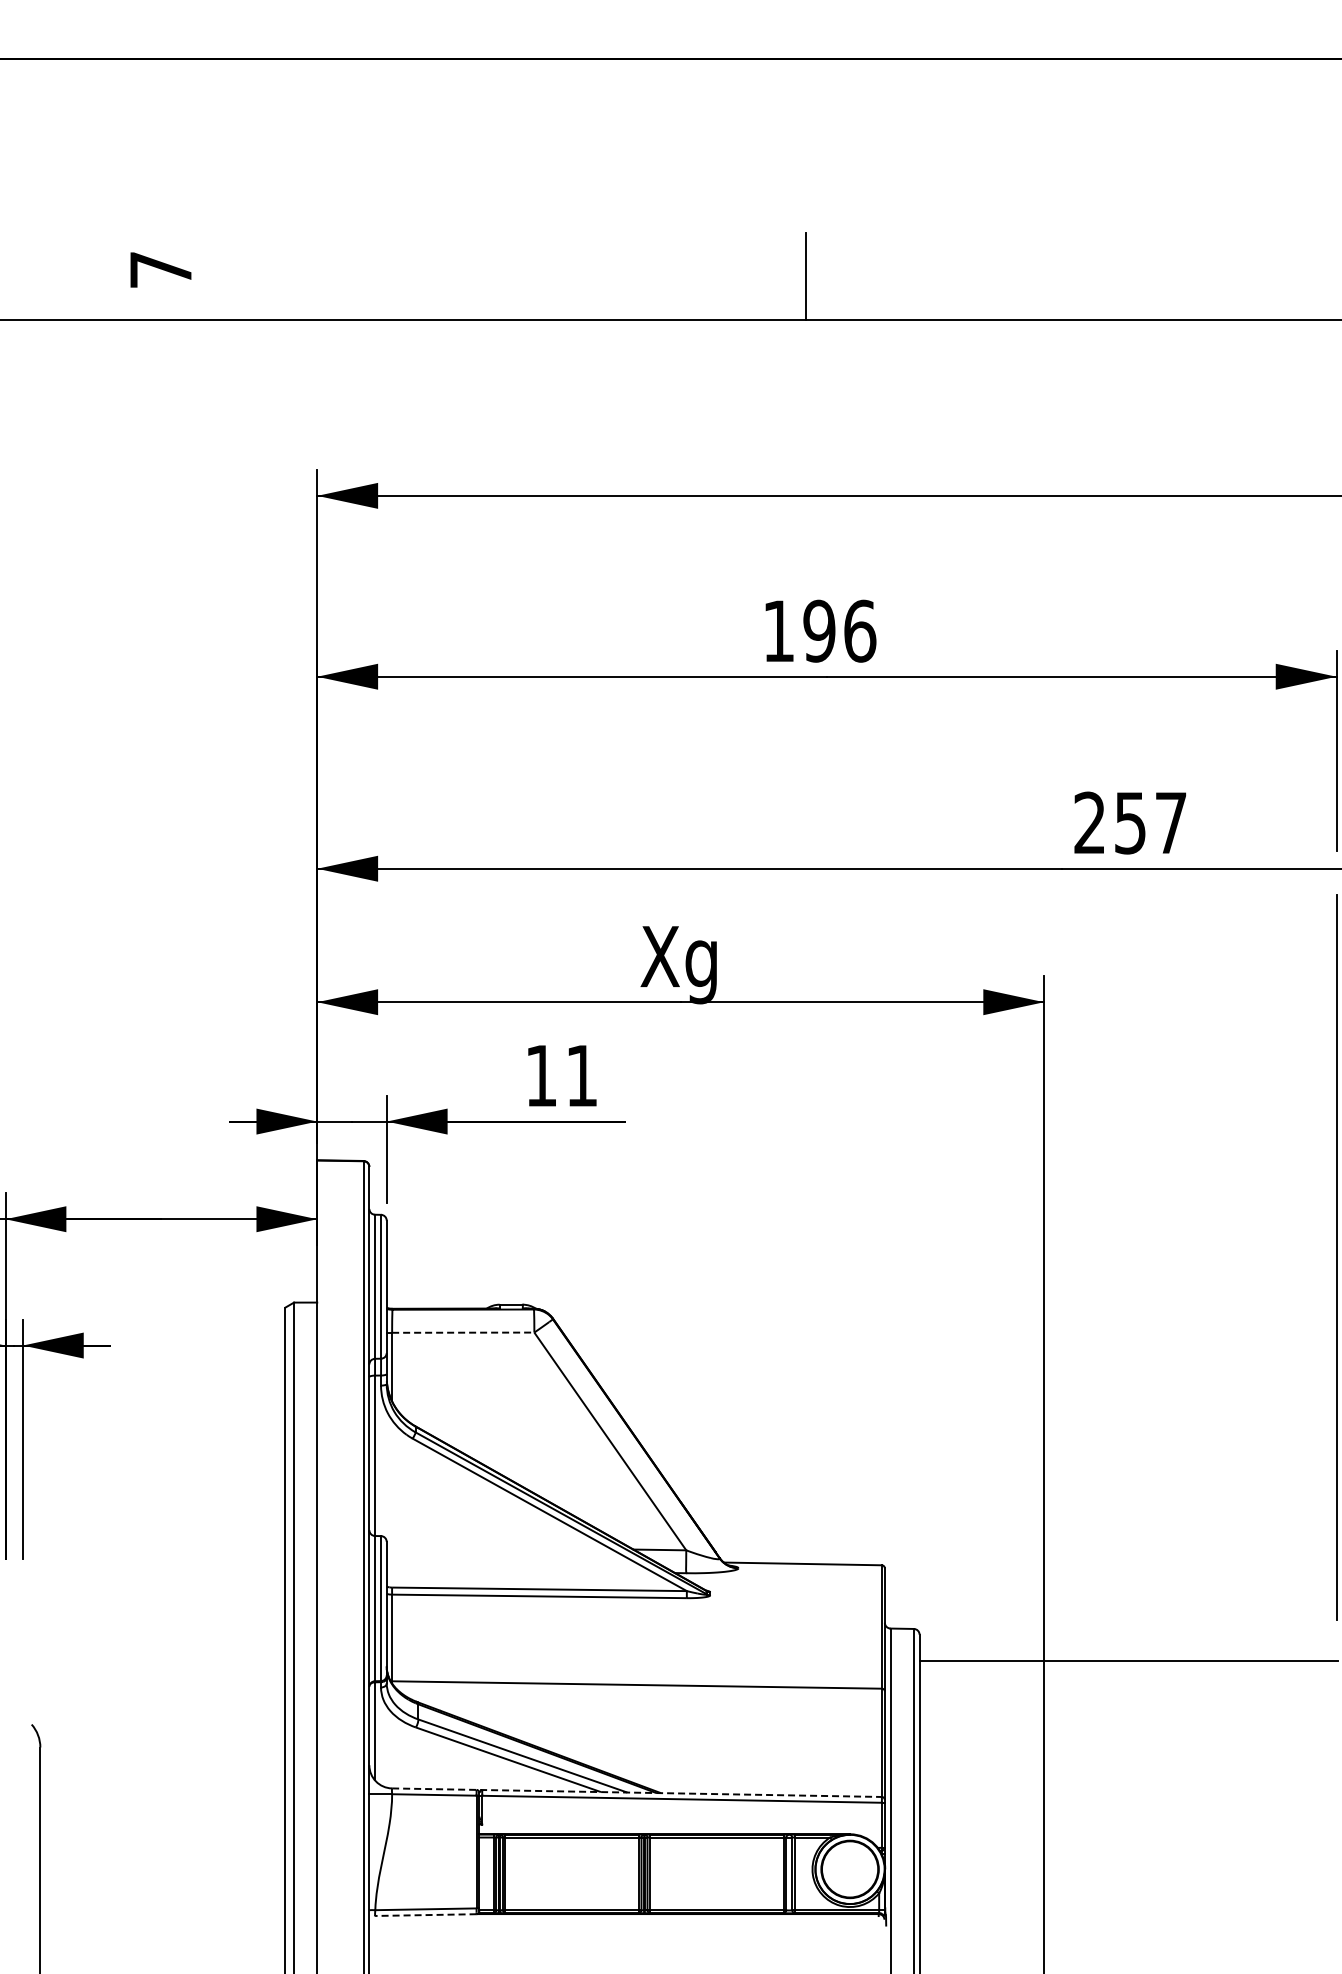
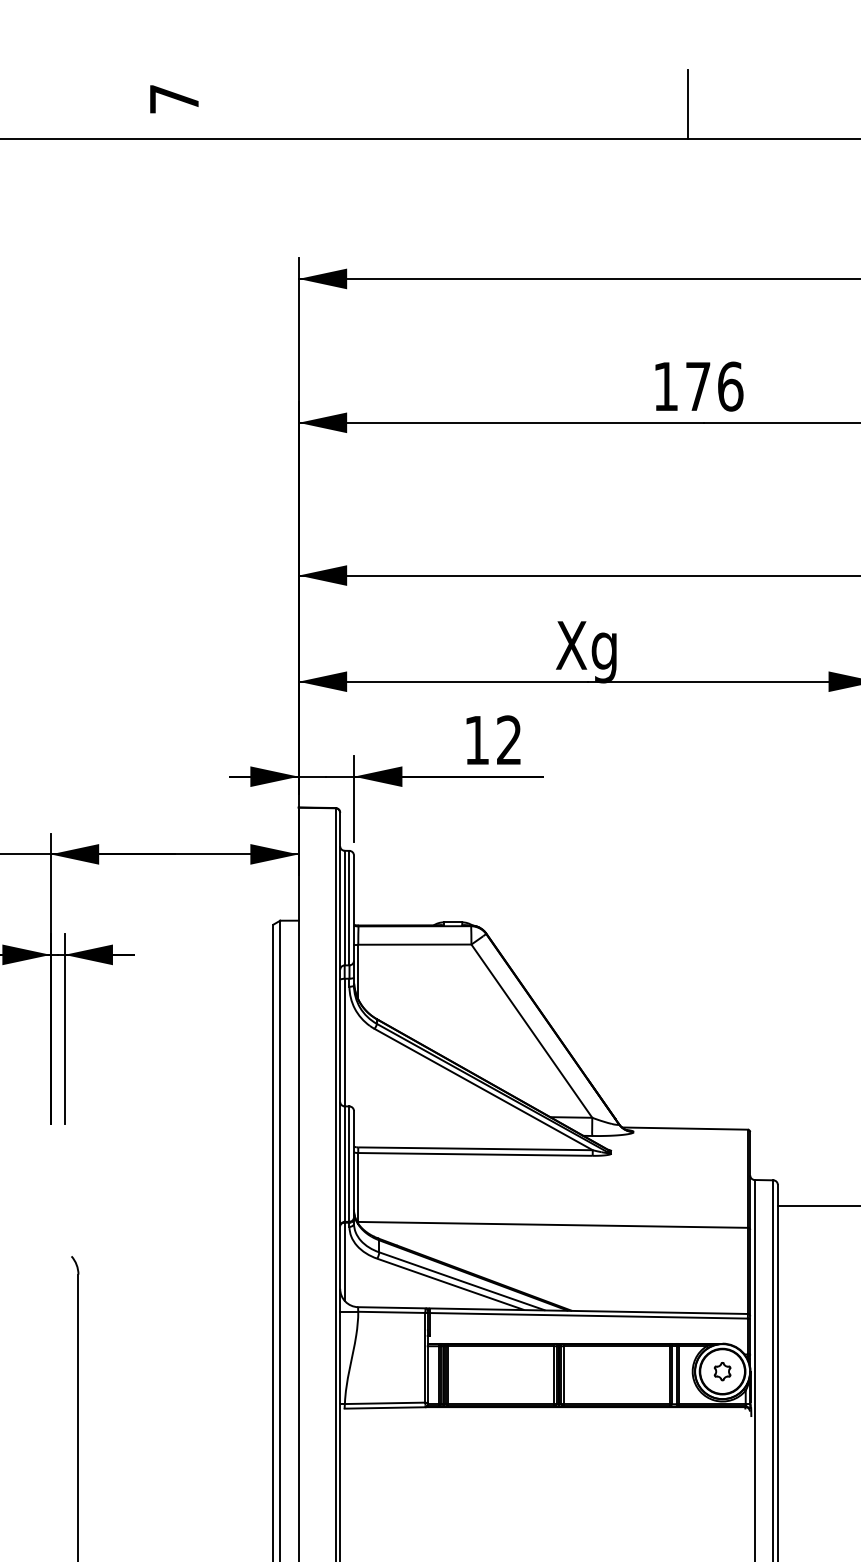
text: (819, 630) -> (698, 386), 196 -> 176
text: (581, 1075) -> (508, 740), 11 -> 12
line: (463, 1332) -> (415, 944), dashed -> solid
line: (637, 1792) -> (553, 1310), dashed -> solid
part: (849, 1869) -> (722, 1371), added
line: (425, 1915) -> (384, 1408), dashed -> solid

